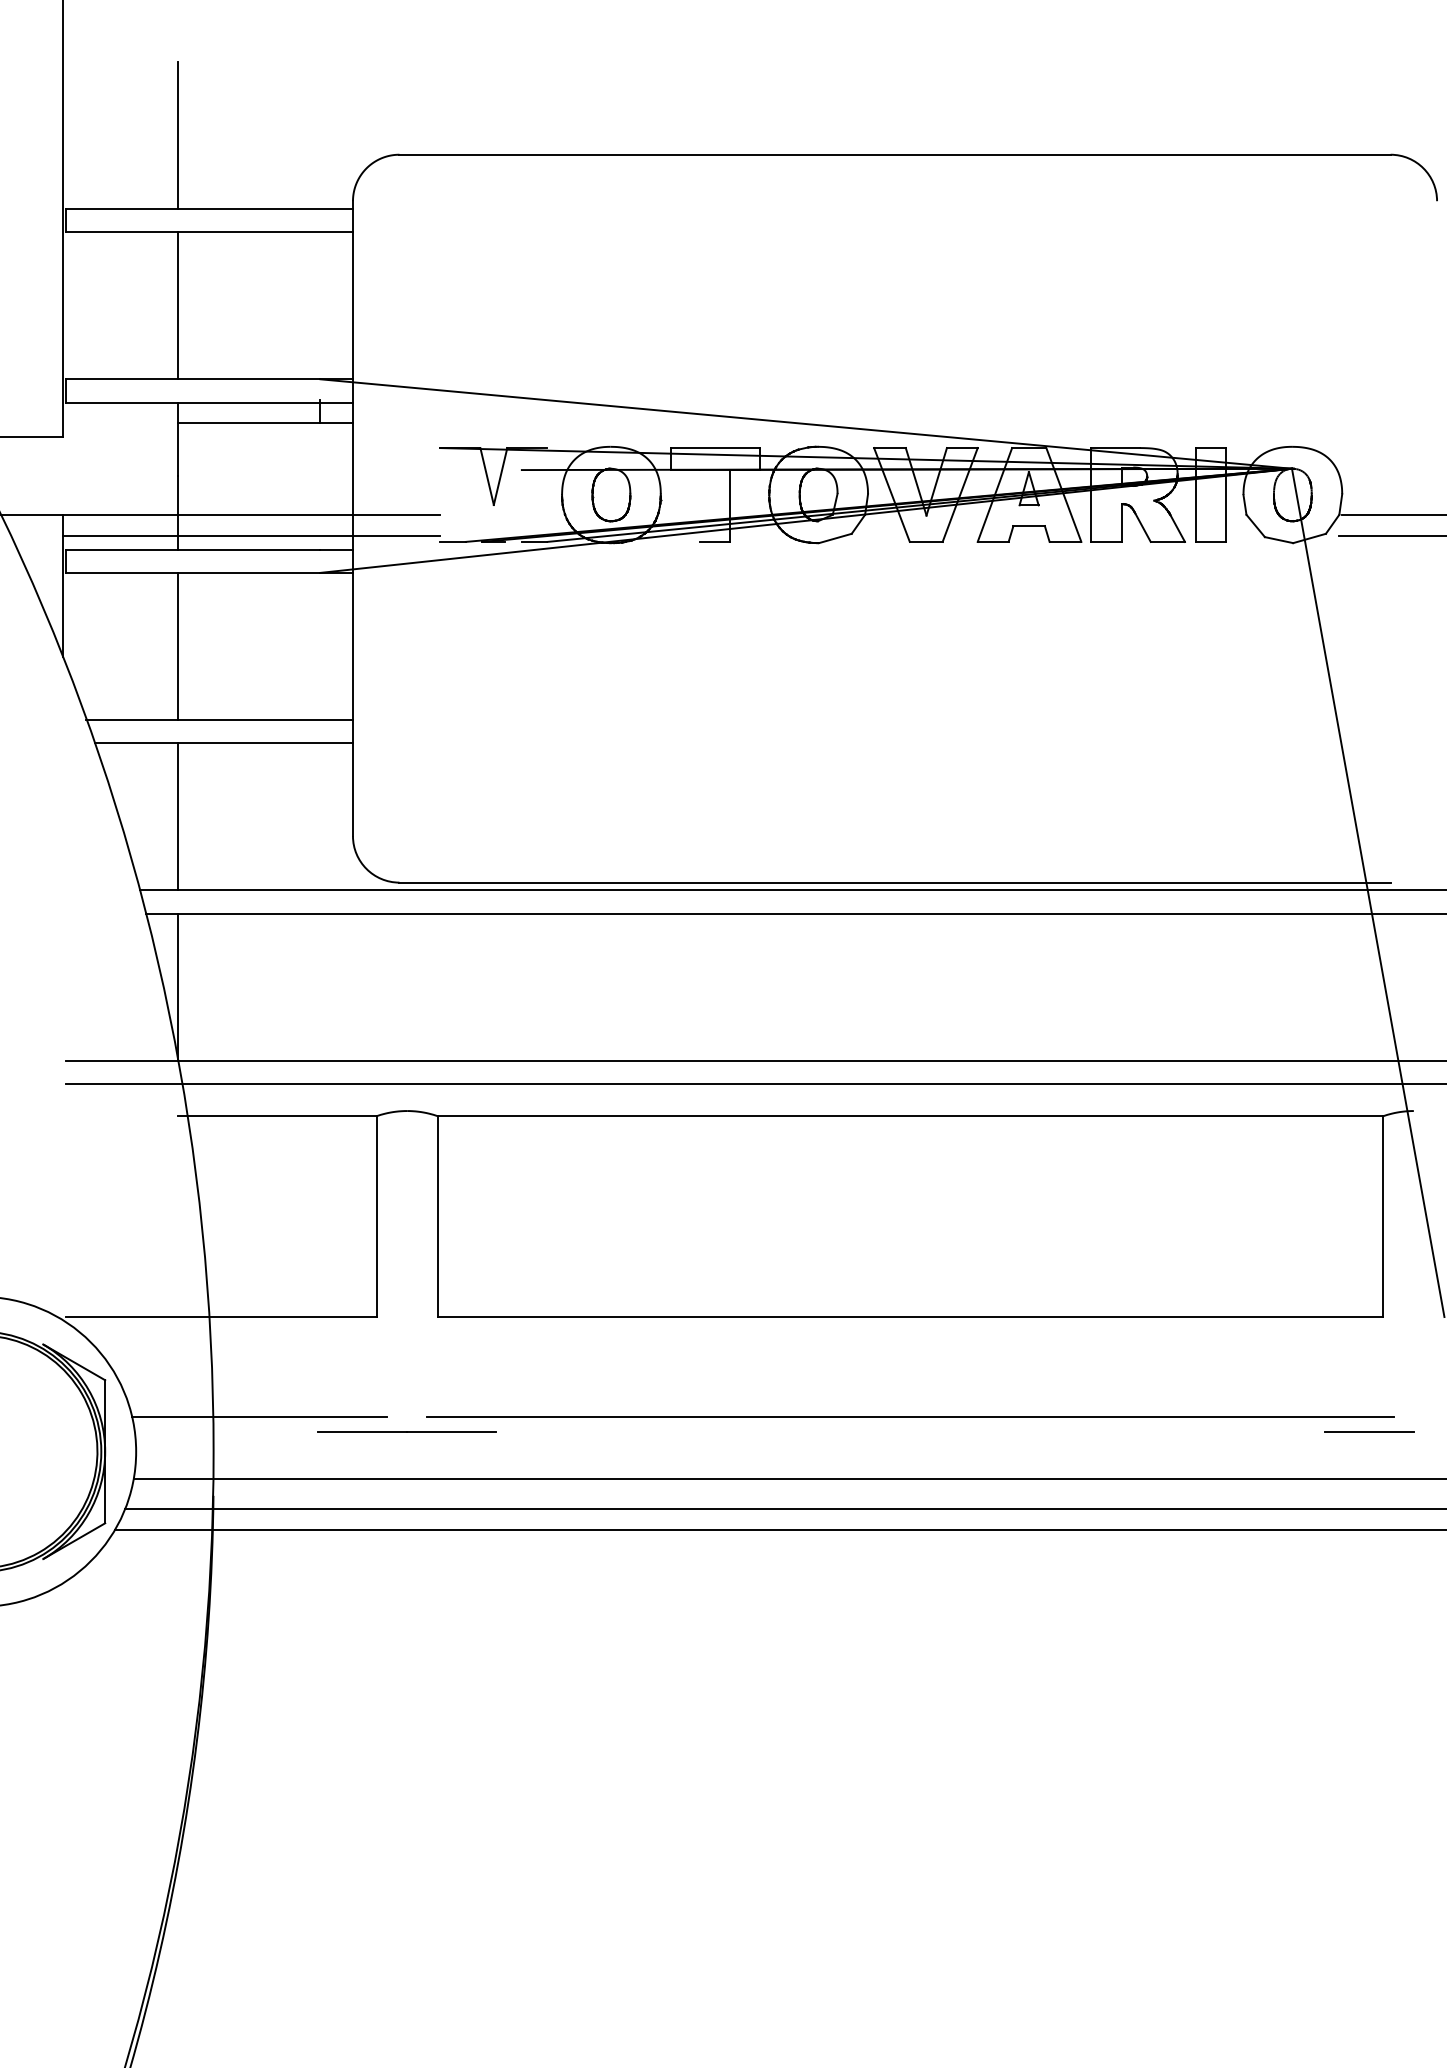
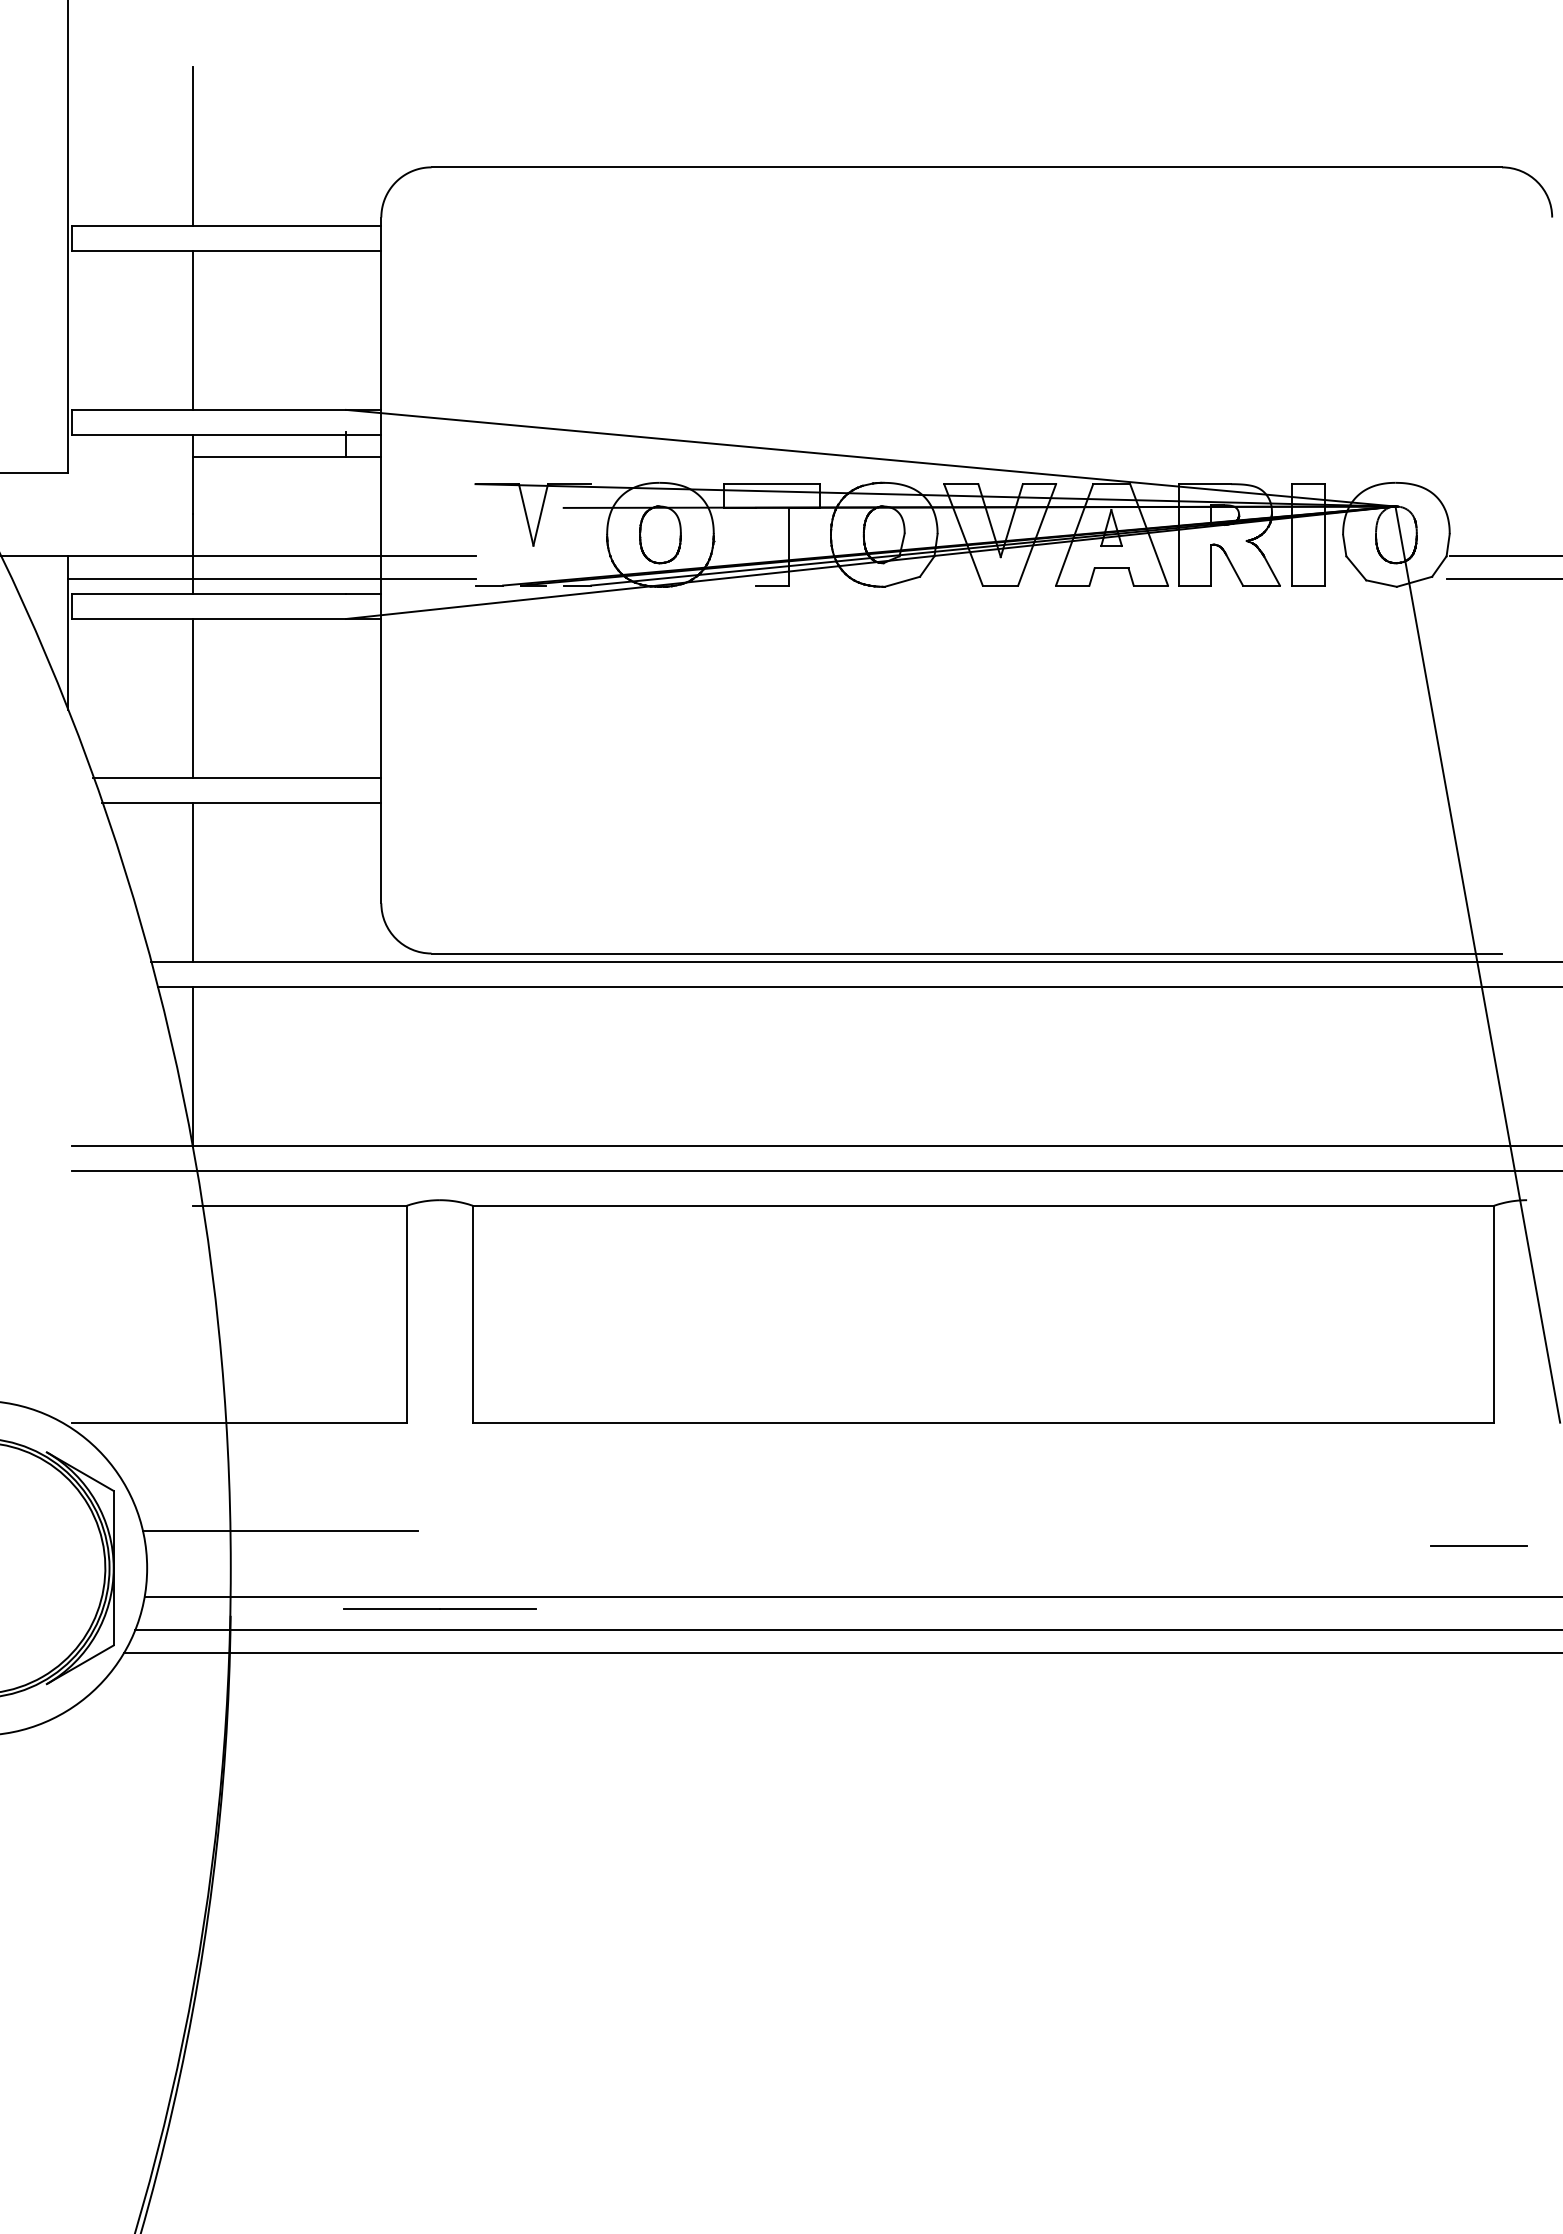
line: (910, 1416) -> (983, 1530), removed
line: (406, 1430) -> (439, 1608), moved

